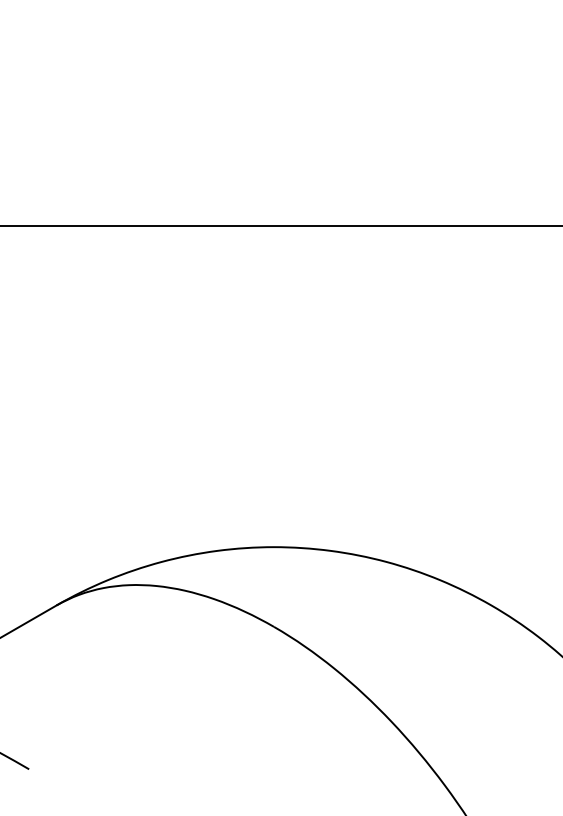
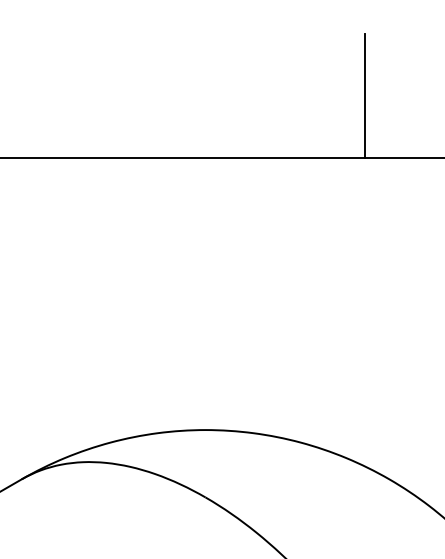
line: (462, 151) -> (364, 95), added

